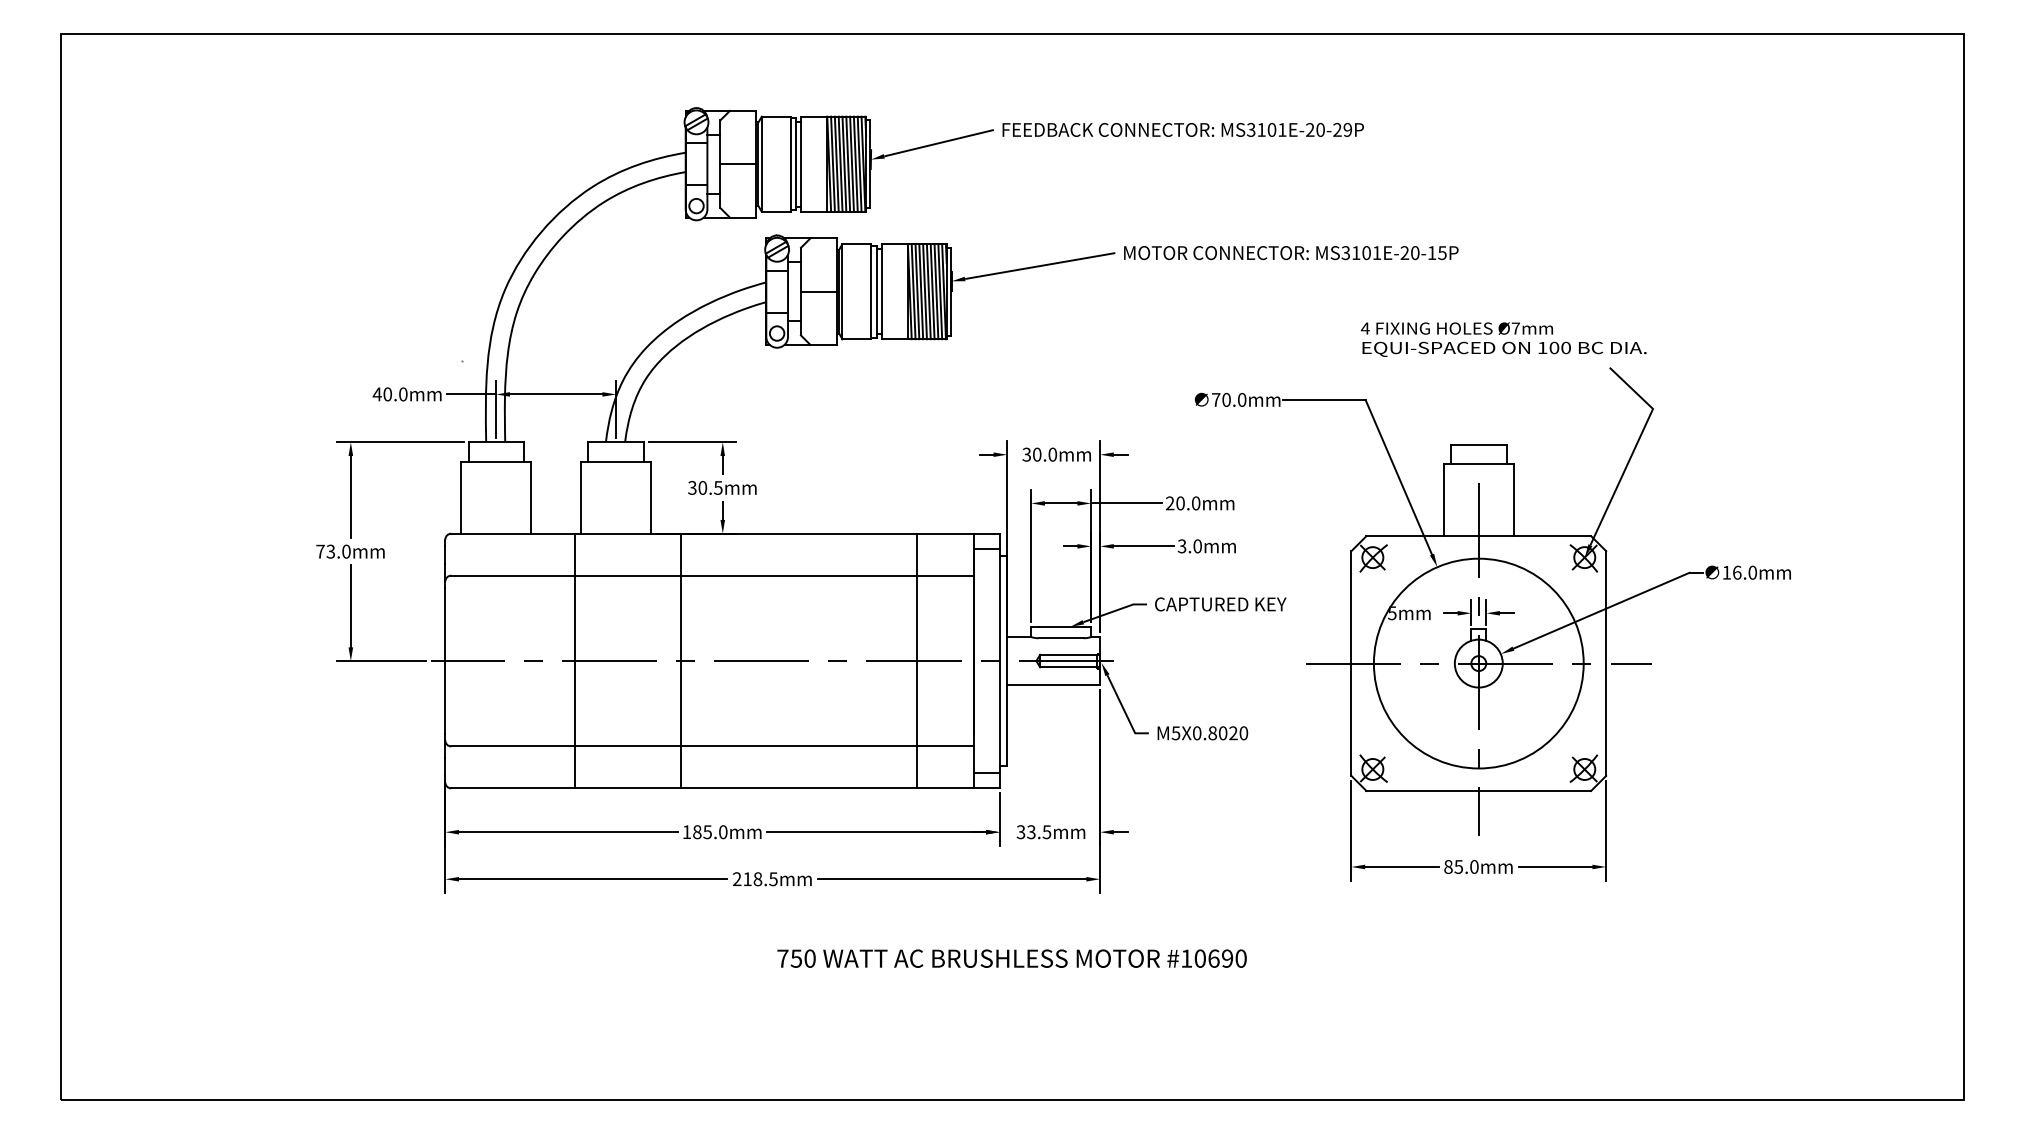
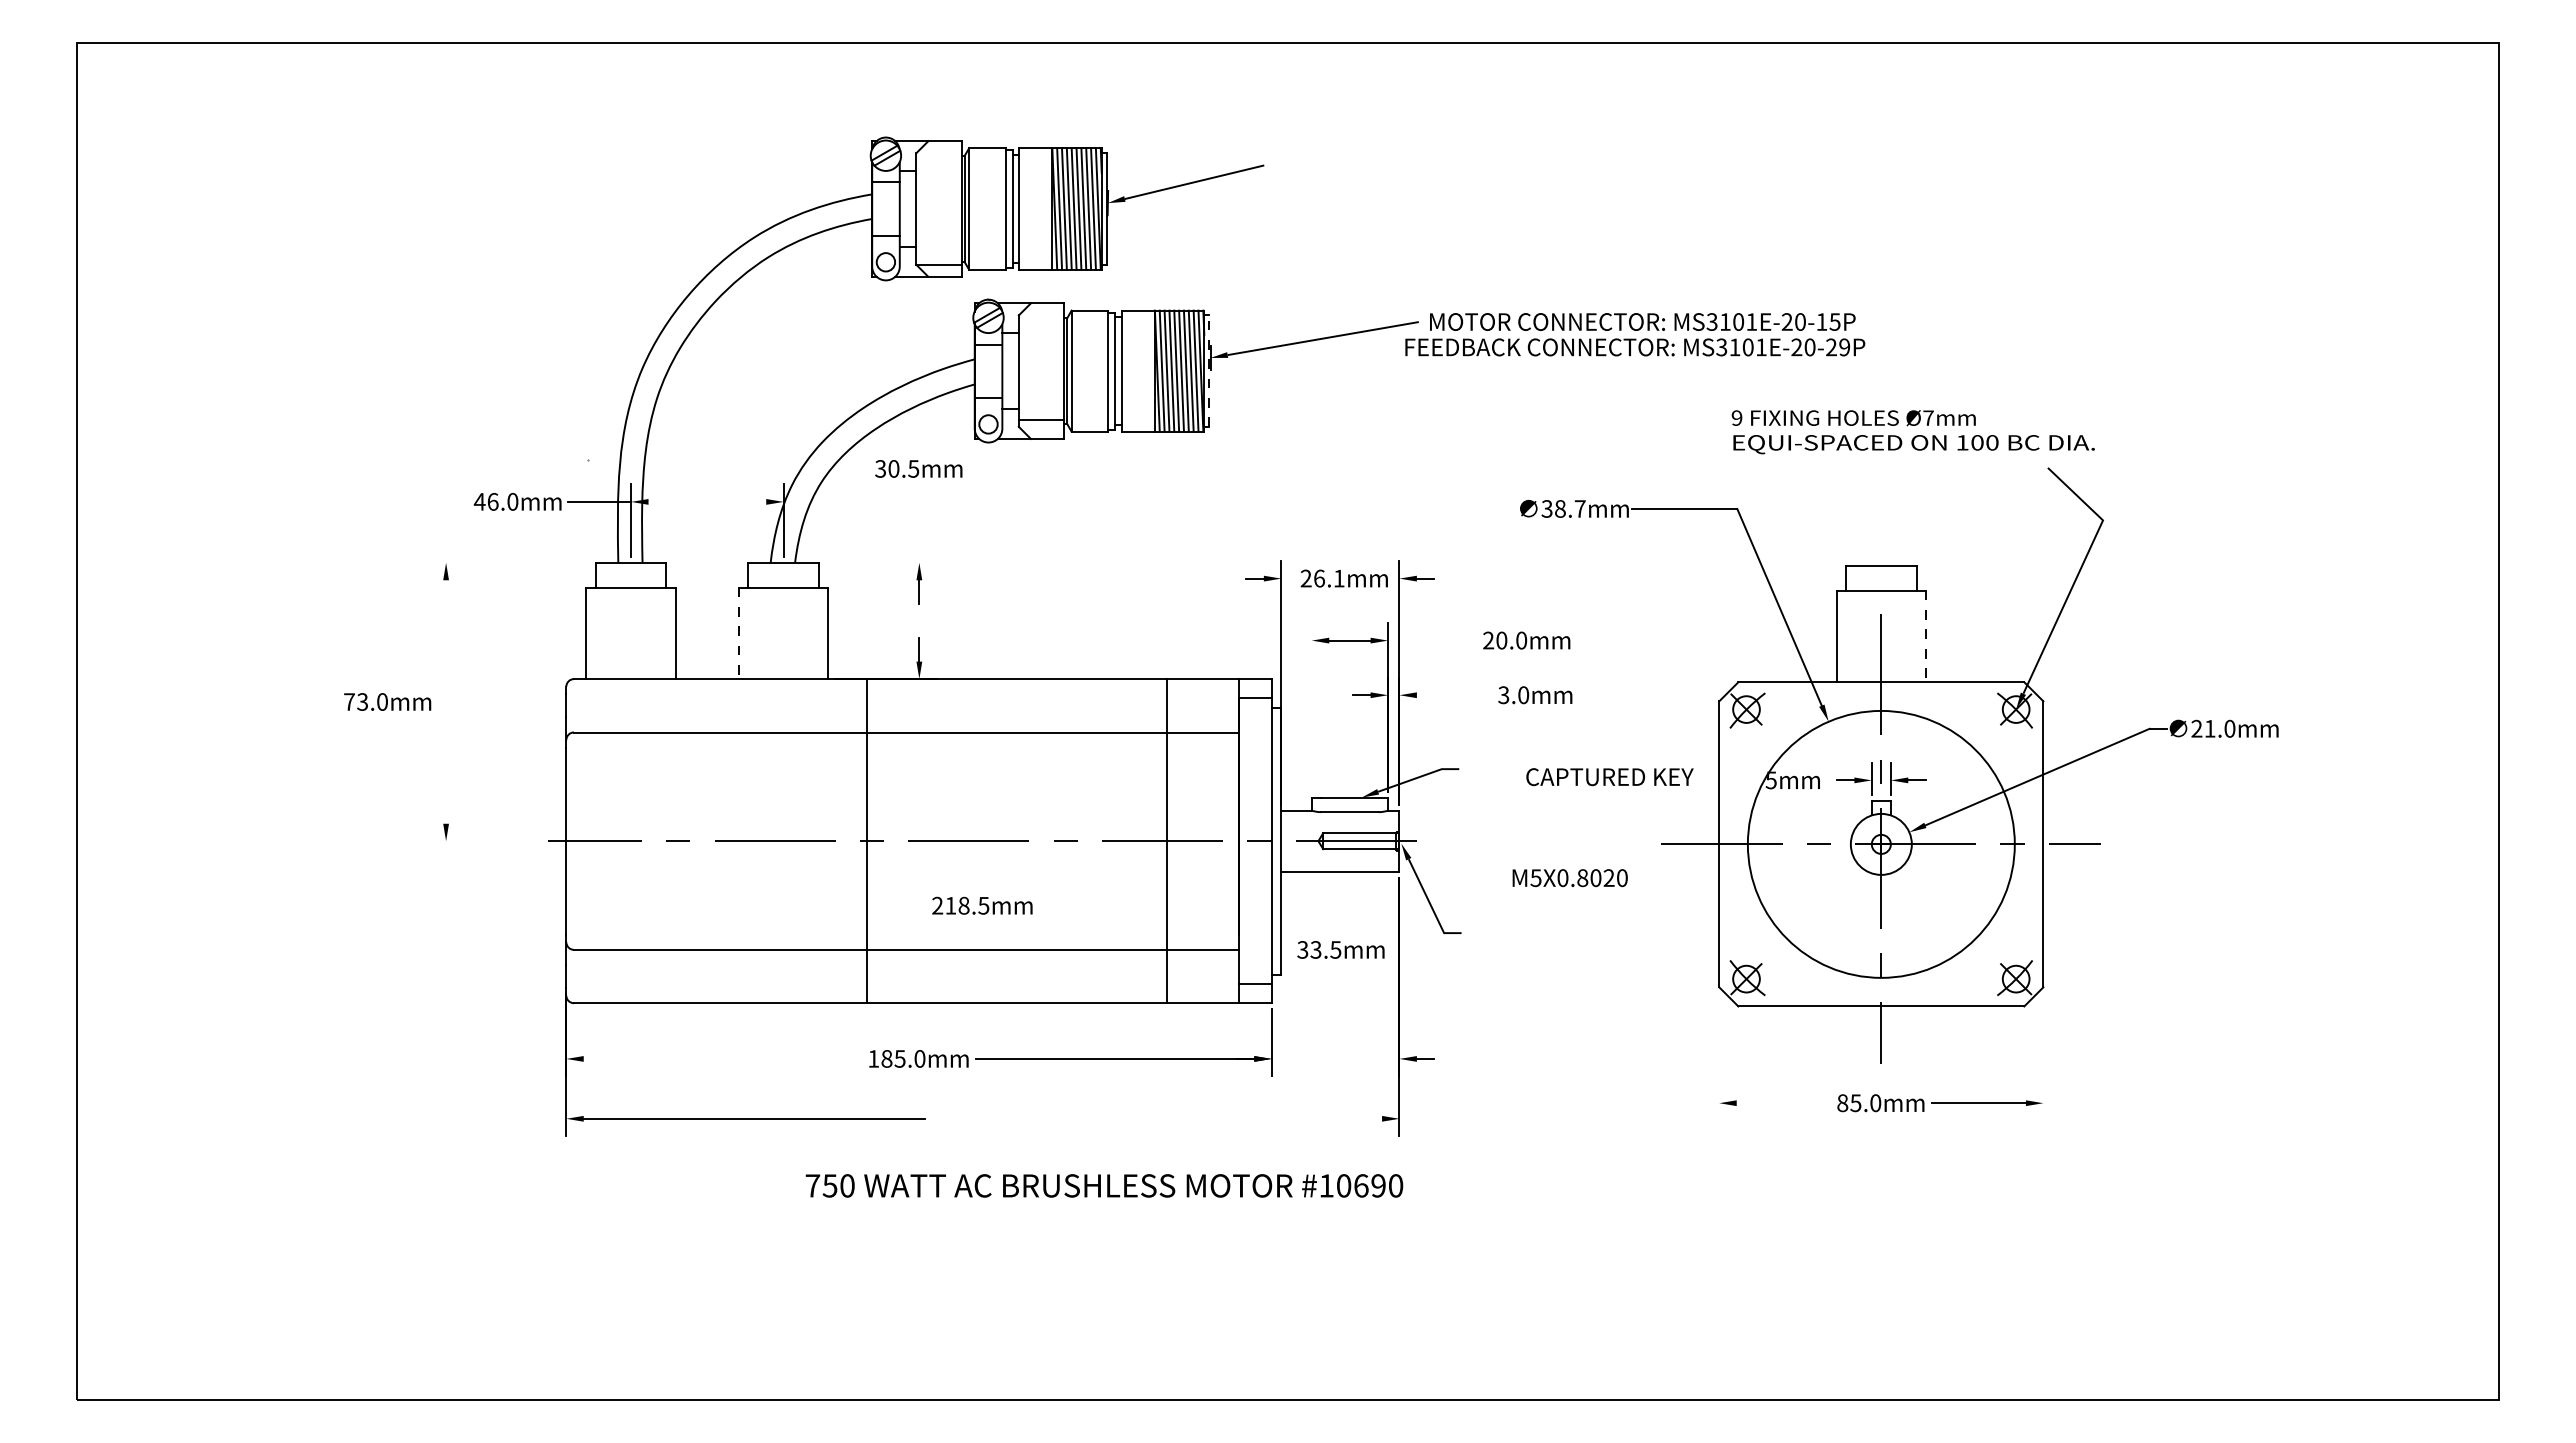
text: (1183, 130) -> (1635, 347), moved
line: (737, 164) -> (938, 265), moved
line: (818, 291) -> (1041, 420), moved
line: (950, 291) -> (1209, 371), solid -> dashed
text: (1364, 328) -> (1736, 417), 4 -> 9
text: (387, 394) -> (492, 501), 40.0mm -> 46.0mm
line: (556, 394) -> (707, 501), removed
text: (1229, 399) -> (1563, 508), 70.0mm -> 38.7mm
line: (399, 442) -> (508, 562), removed
line: (692, 442) -> (880, 562), removed
text: (1039, 454) -> (1322, 578), 30.0mm -> 26.1mm
text: (722, 487) -> (918, 468), moved
line: (351, 497) -> (446, 632), removed
line: (580, 497) -> (738, 633), solid -> dashed
line: (1514, 500) -> (1926, 636), solid -> dashed
line: (1126, 503) -> (1432, 640), removed
line: (1143, 546) -> (1454, 695), removed
text: (350, 551) -> (387, 701), moved
line: (1030, 555) -> (1311, 707), removed
text: (1731, 572) -> (2203, 728), 16.0mm -> 21.0mm
text: (1220, 604) -> (1609, 777), moved
line: (351, 606) -> (446, 771), removed
line: (381, 661) -> (484, 841), removed
line: (574, 661) -> (730, 841), removed
text: (1202, 733) -> (1569, 878), moved
line: (1351, 830) -> (1719, 1056), removed
line: (1606, 830) -> (2043, 1056), removed
line: (568, 831) -> (722, 1058), removed
text: (1050, 831) -> (1340, 949), moved
line: (1401, 867) -> (1783, 1103), removed
text: (772, 879) -> (982, 905), moved
line: (952, 879) -> (1211, 1118), removed
text: (1012, 958) -> (1104, 1185), moved

